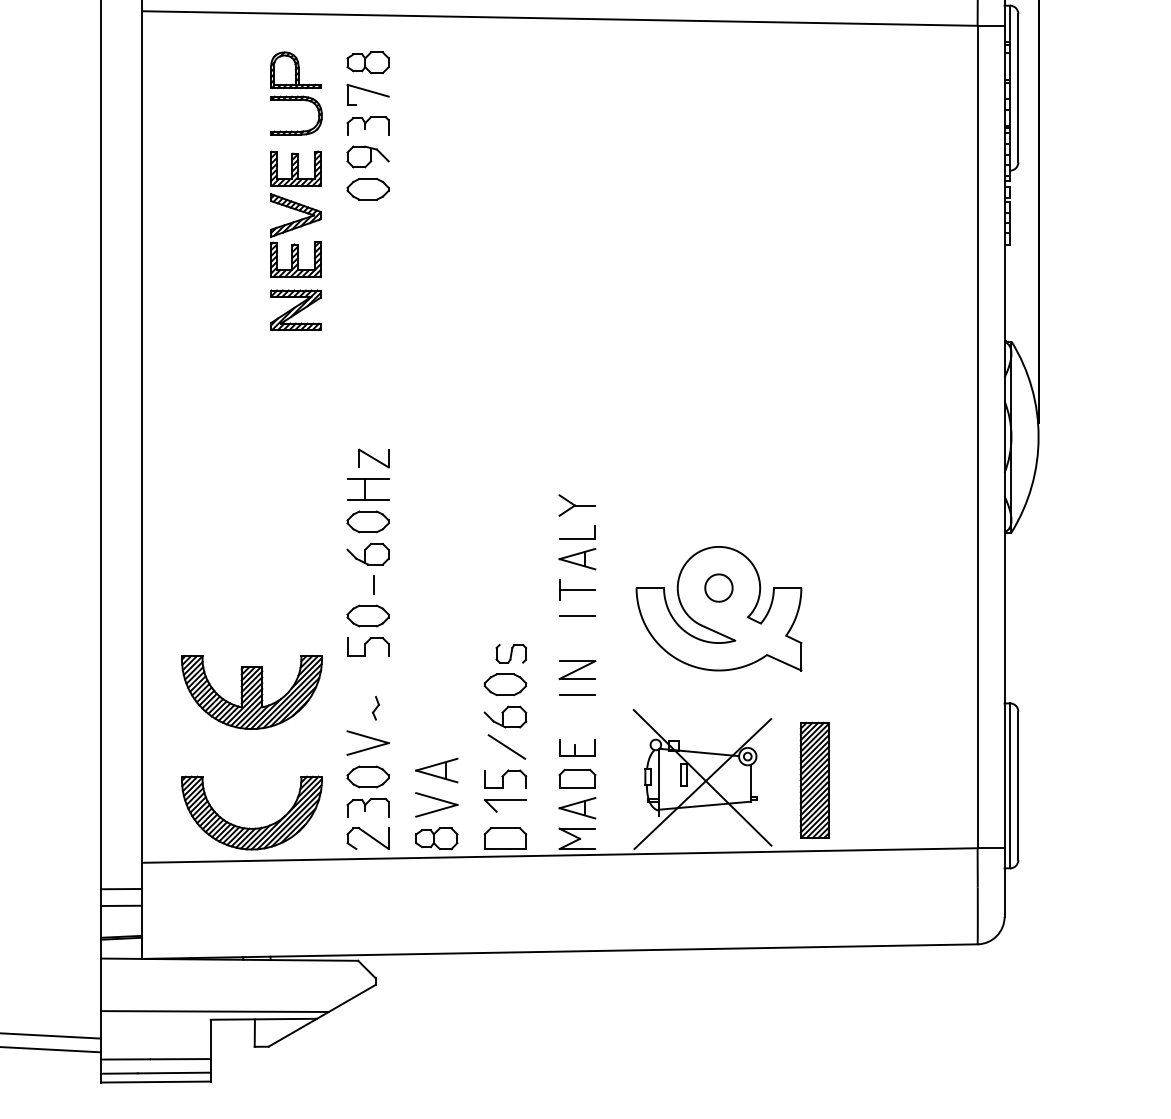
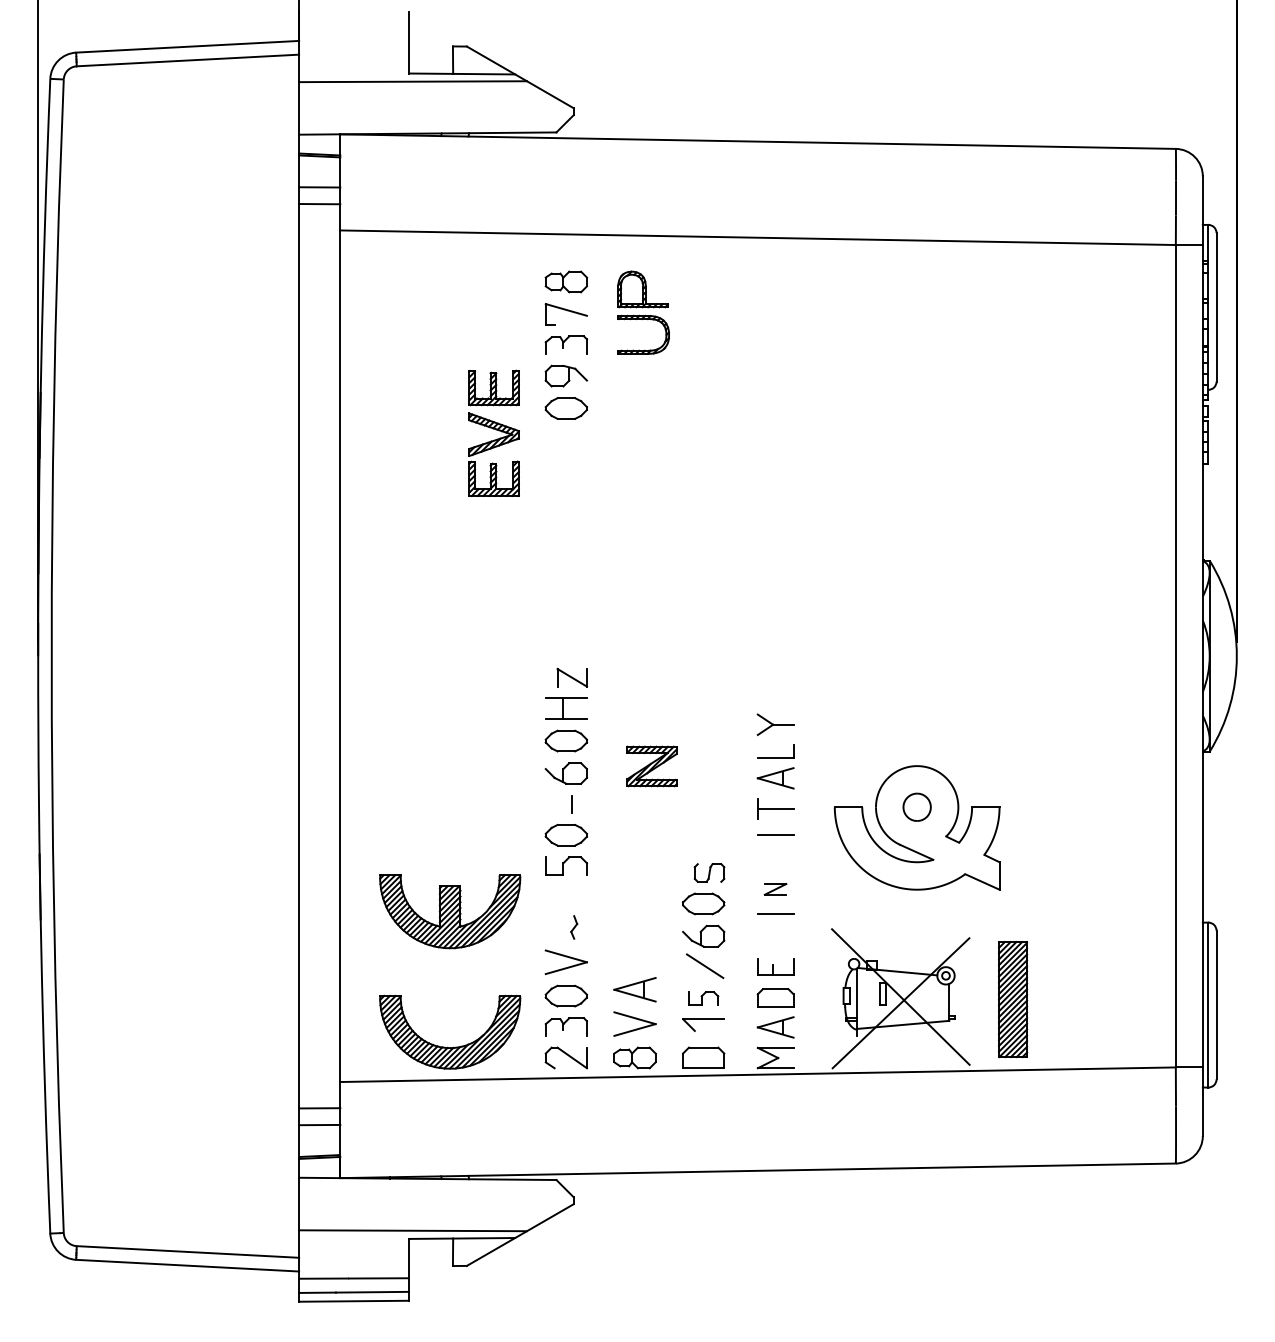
part: (296, 93) -> (643, 312), moved
part: (295, 310) -> (651, 766), moved
part: (577, 670) -> (775, 889), size x0.6
part: (505, 778) -> (703, 997), size x0.7

